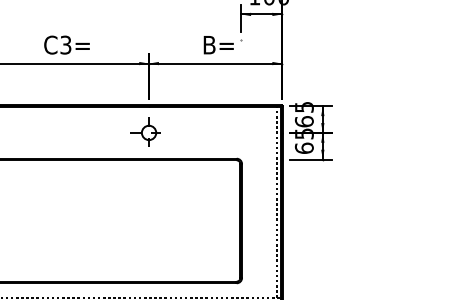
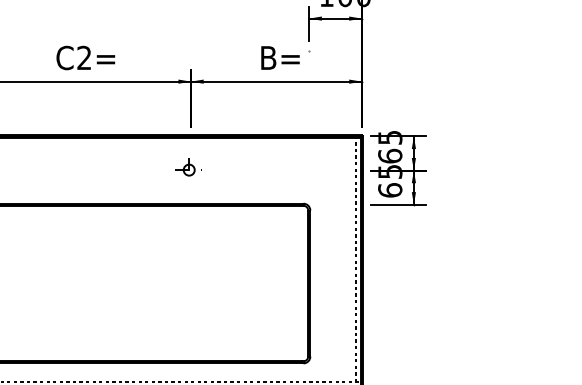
text: (65, 45) -> (83, 58), C3= -> C2=
part: (145, 131) -> (186, 168), size x0.6

